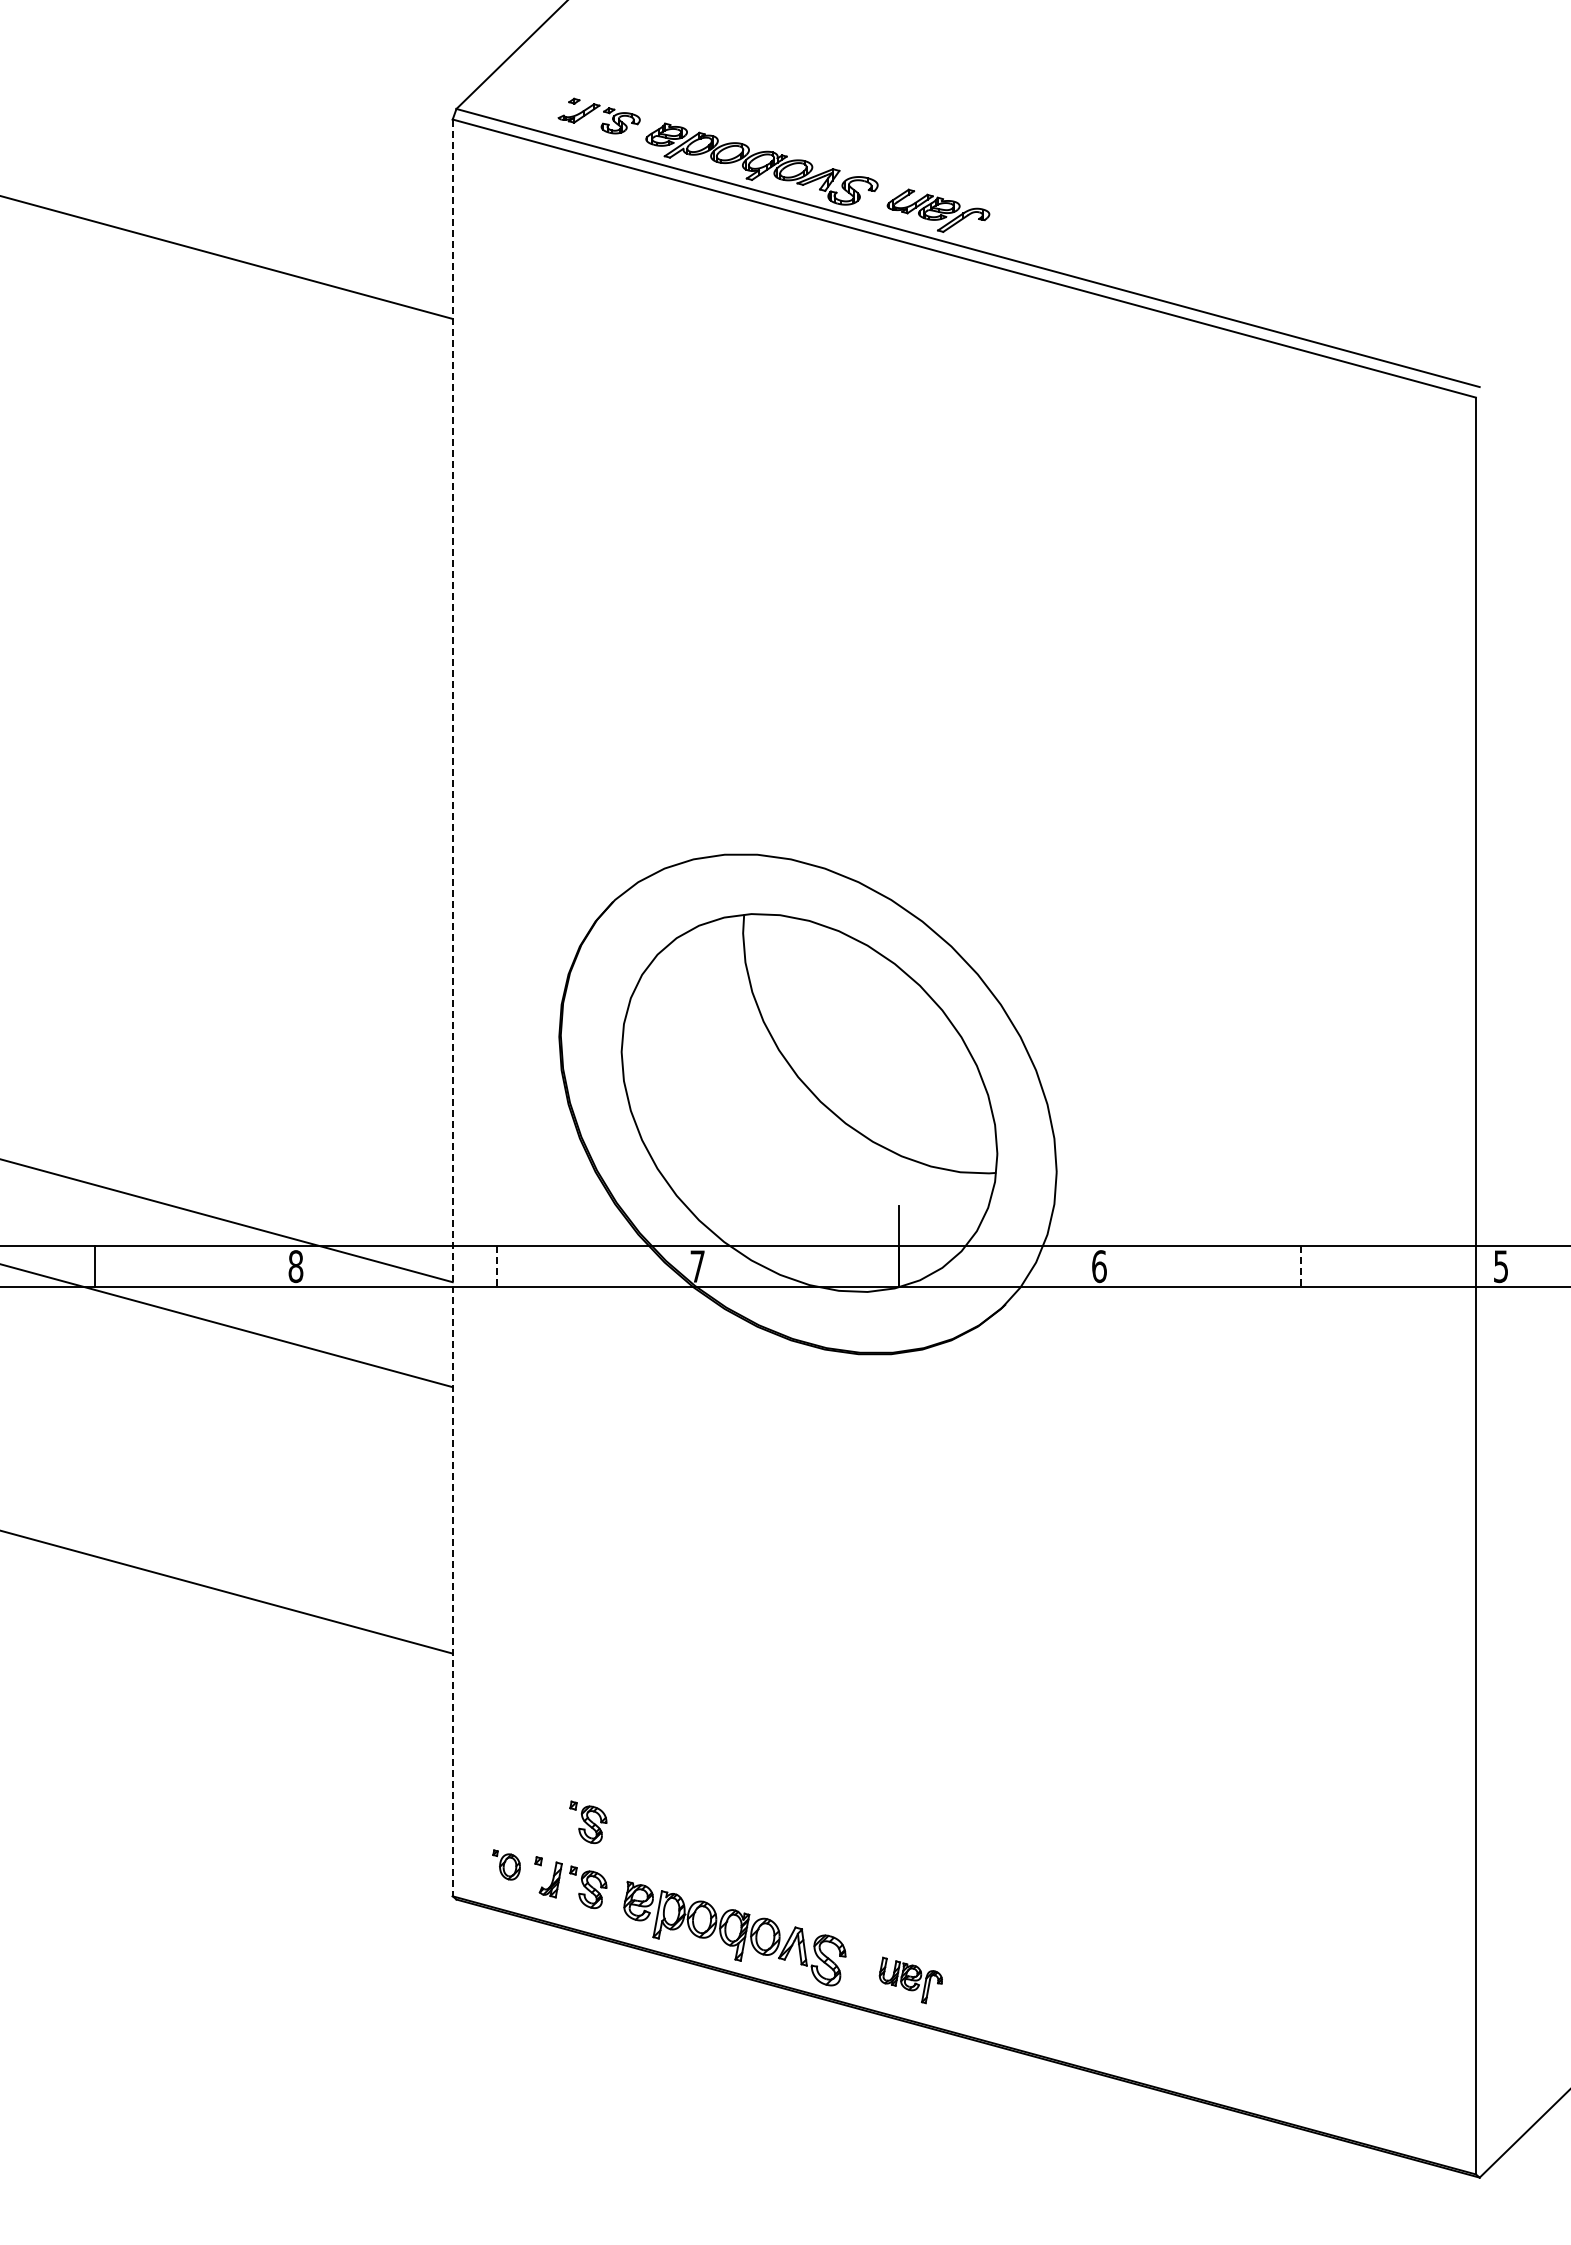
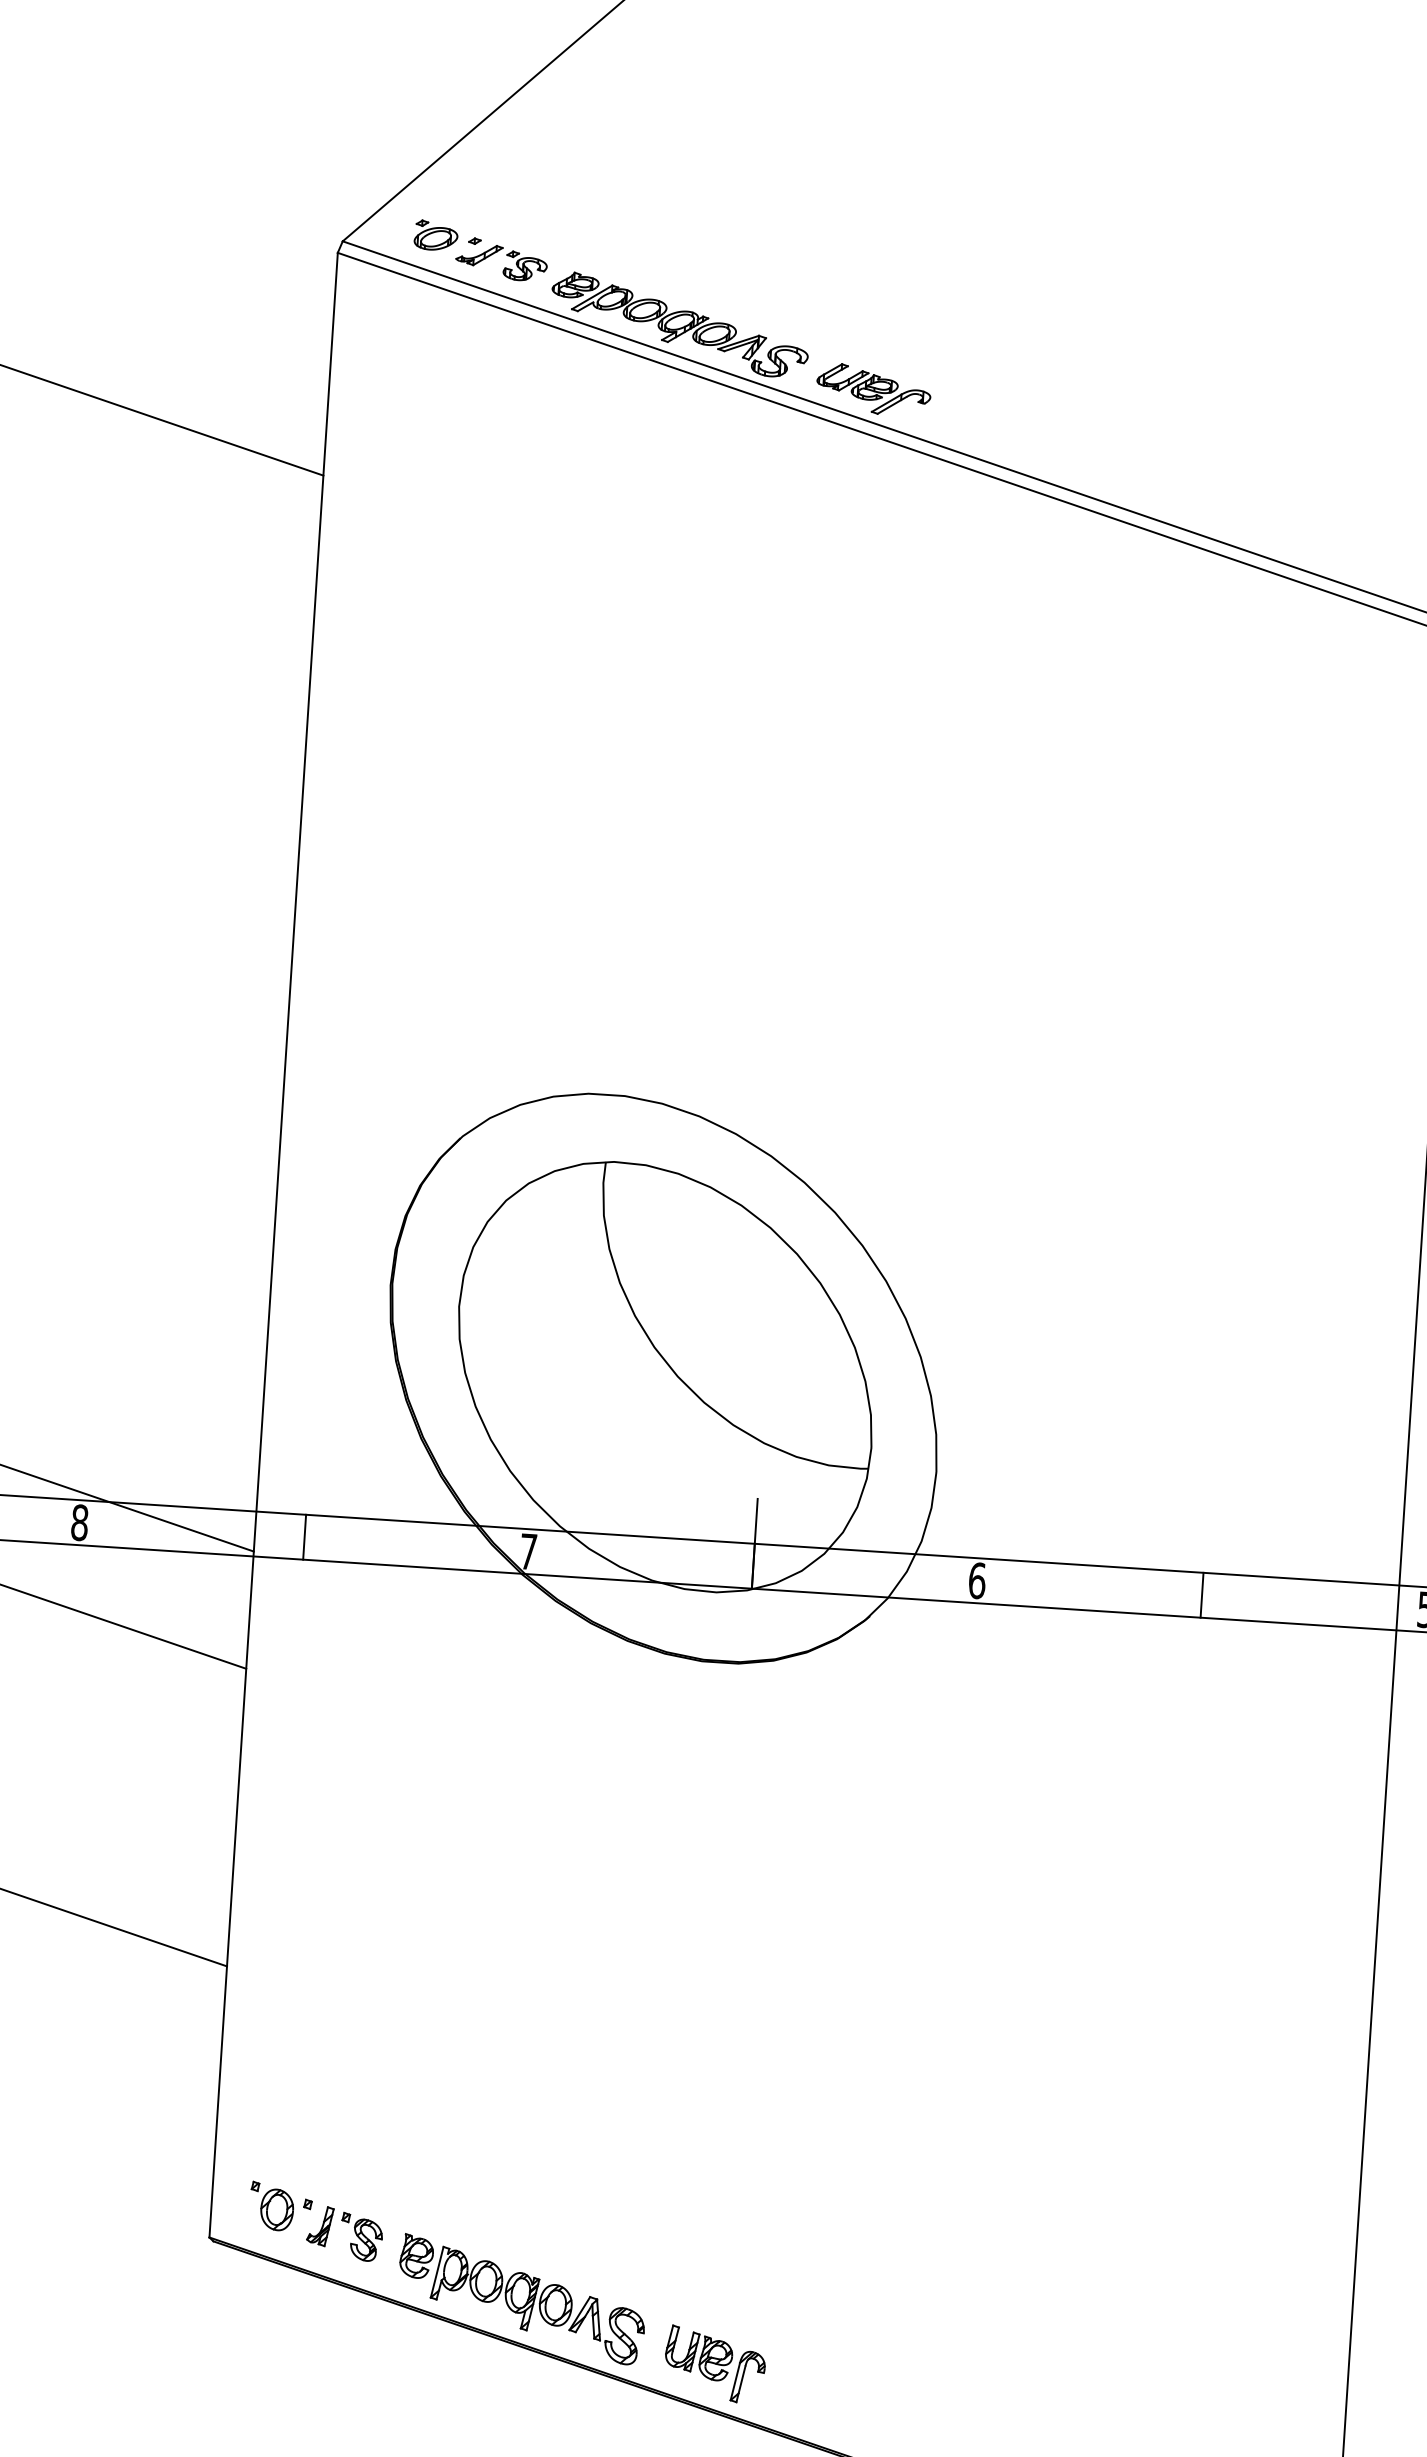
part: (539, 98) -> (436, 235), added
line: (452, 1008) -> (273, 1245), dashed -> solid
line: (497, 1267) -> (304, 1538), dashed -> solid
line: (1300, 1267) -> (1201, 1596), dashed -> solid
part: (588, 1822) -> (366, 2164), removed
part: (506, 1864) -> (271, 2205), size x1.43
part: (910, 1980) -> (714, 2364), size x1.43

